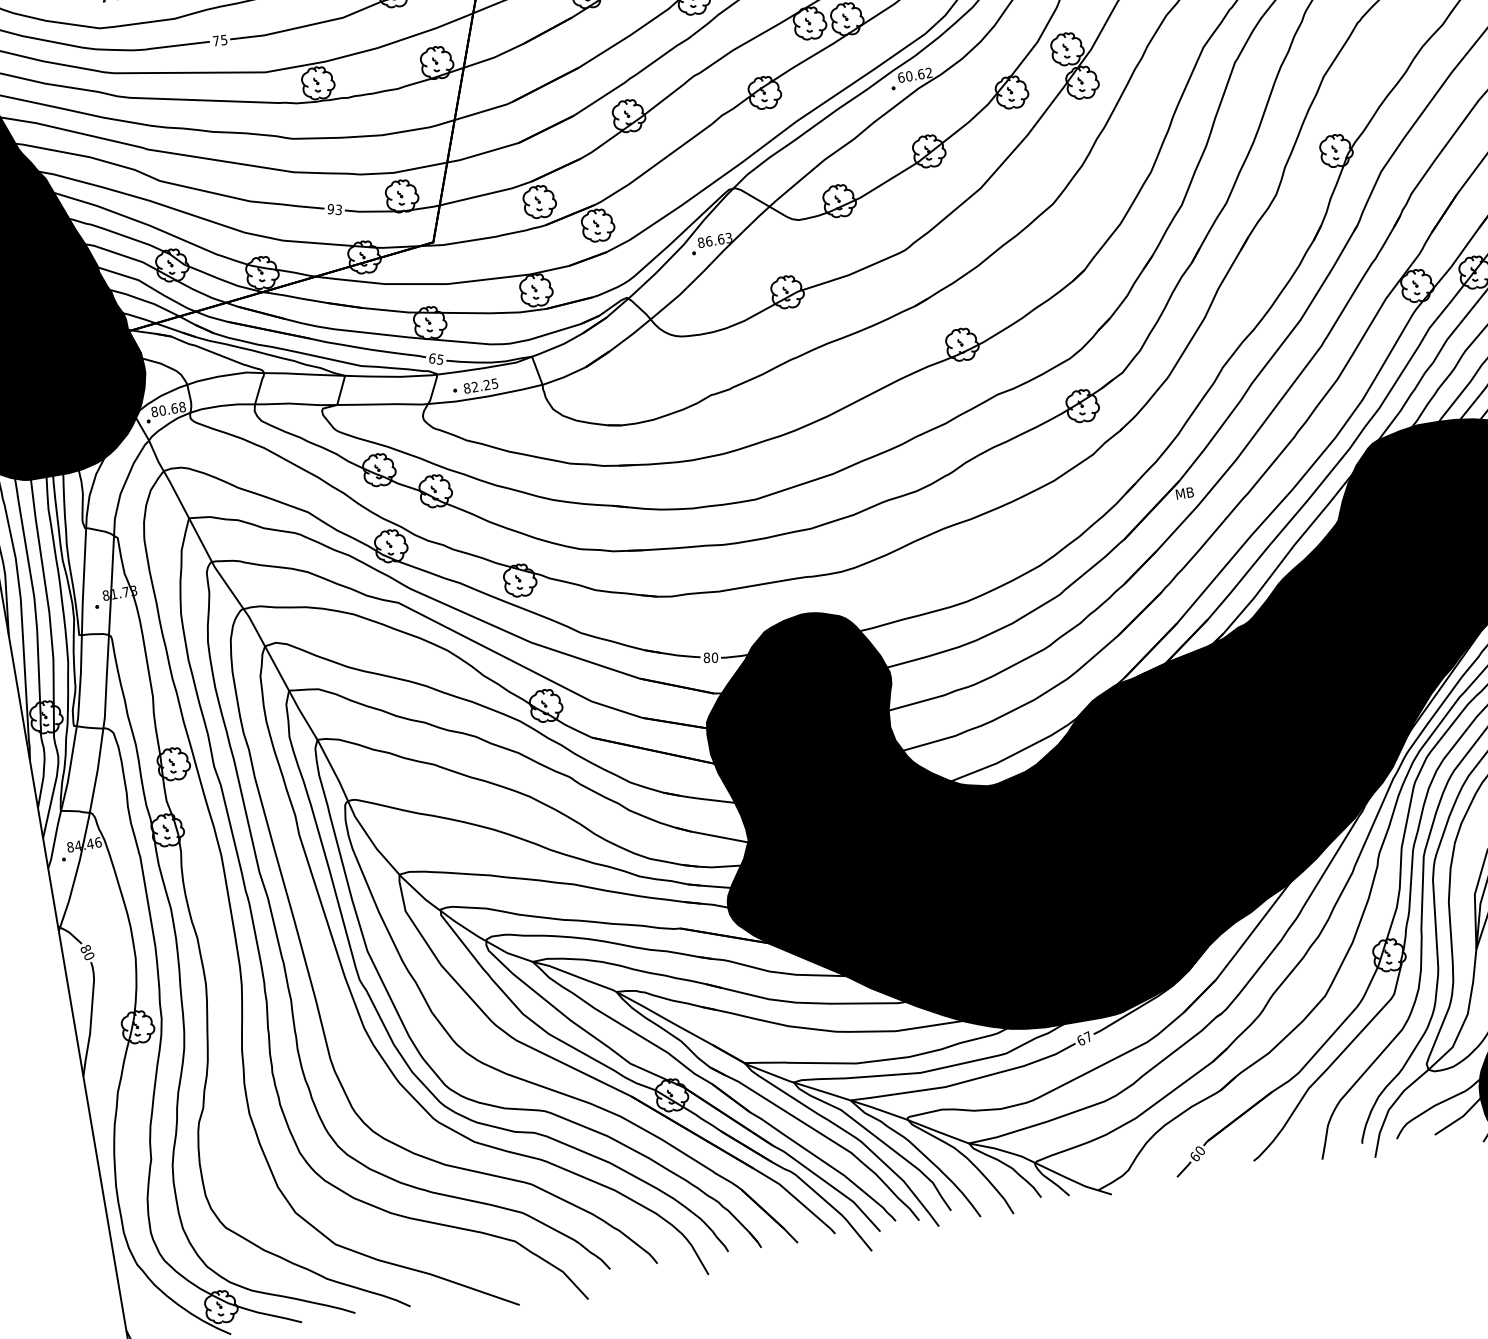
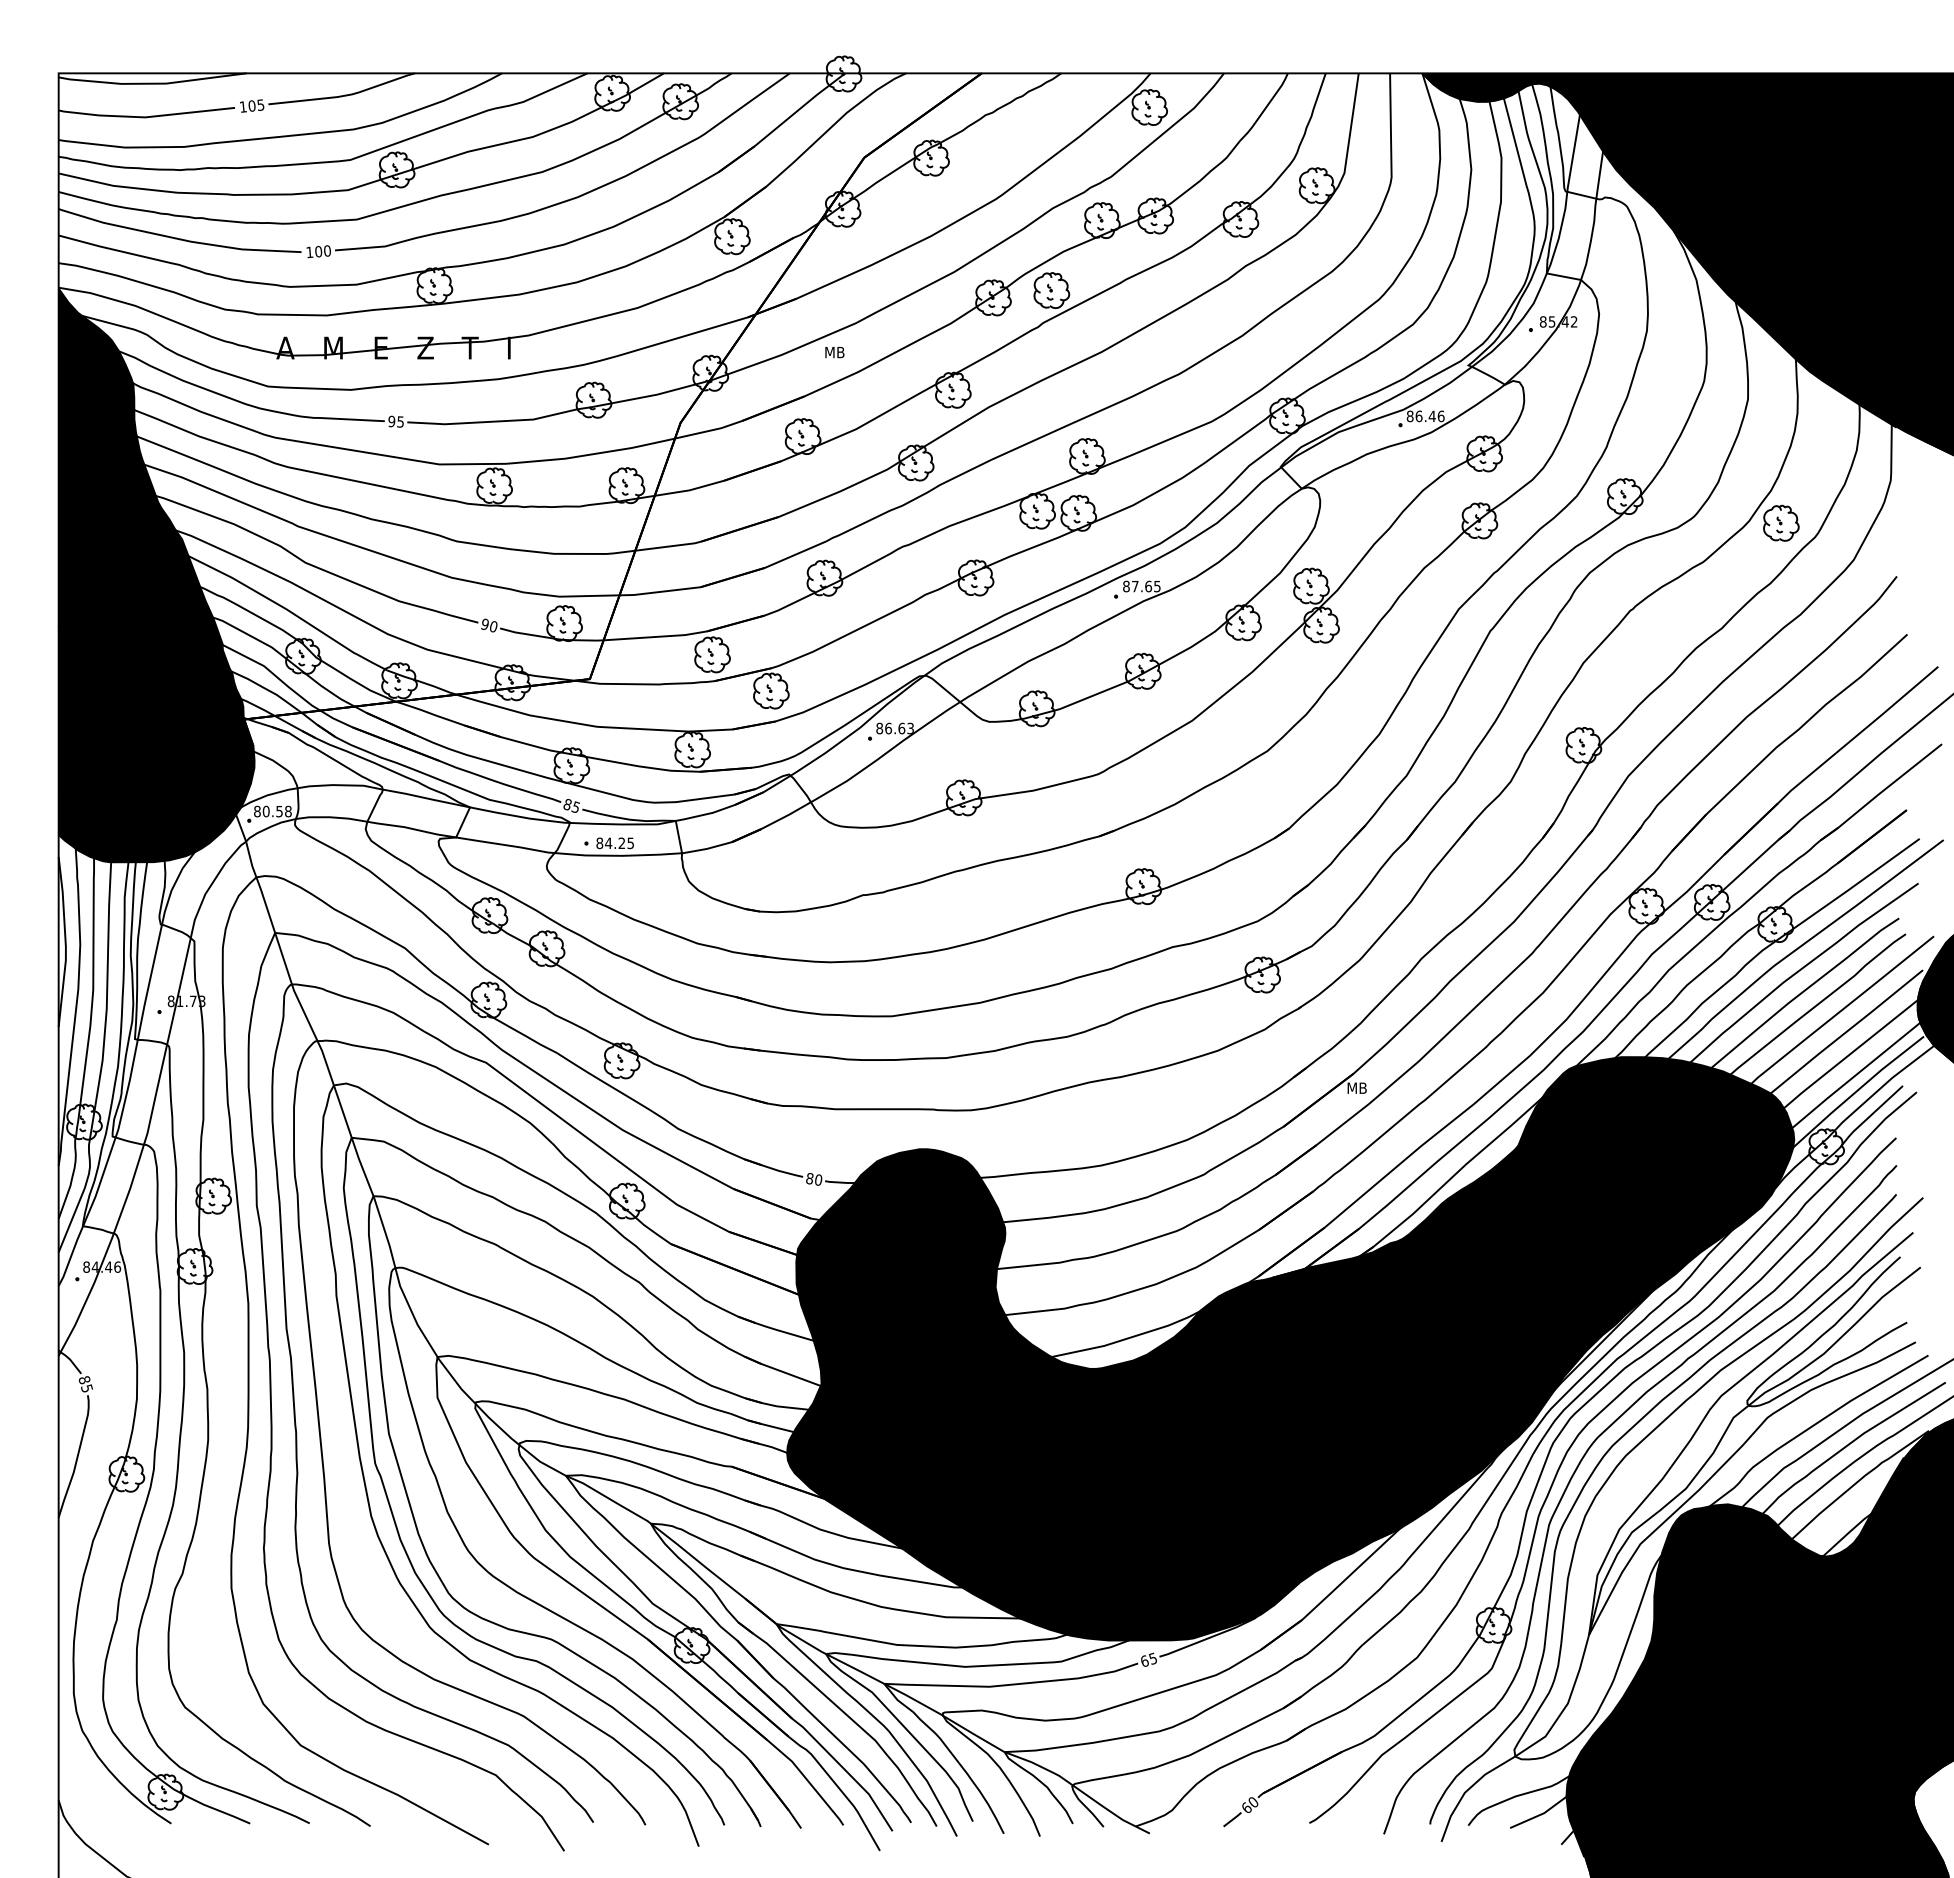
text: (215, 41) -> (391, 421), 75 -> 95
text: (914, 75) -> (1141, 586), 60.62 -> 87.65
text: (338, 208) -> (493, 625), 93 -> 90
text: (432, 358) -> (567, 804), 65 -> 85
text: (474, 386) -> (608, 842), 82.25 -> 84.25
text: (174, 408) -> (279, 811), 80.68 -> 80.58
text: (88, 956) -> (86, 1388), 80 -> 85
text: (1087, 1036) -> (1152, 1658), 67 -> 65

